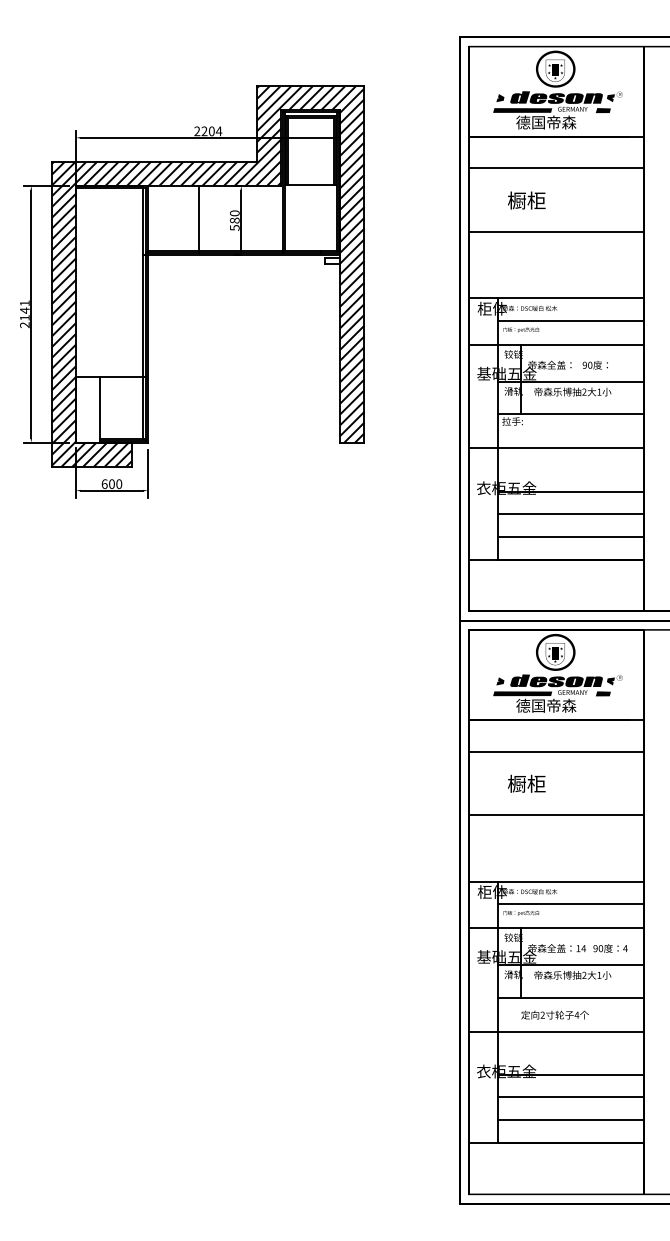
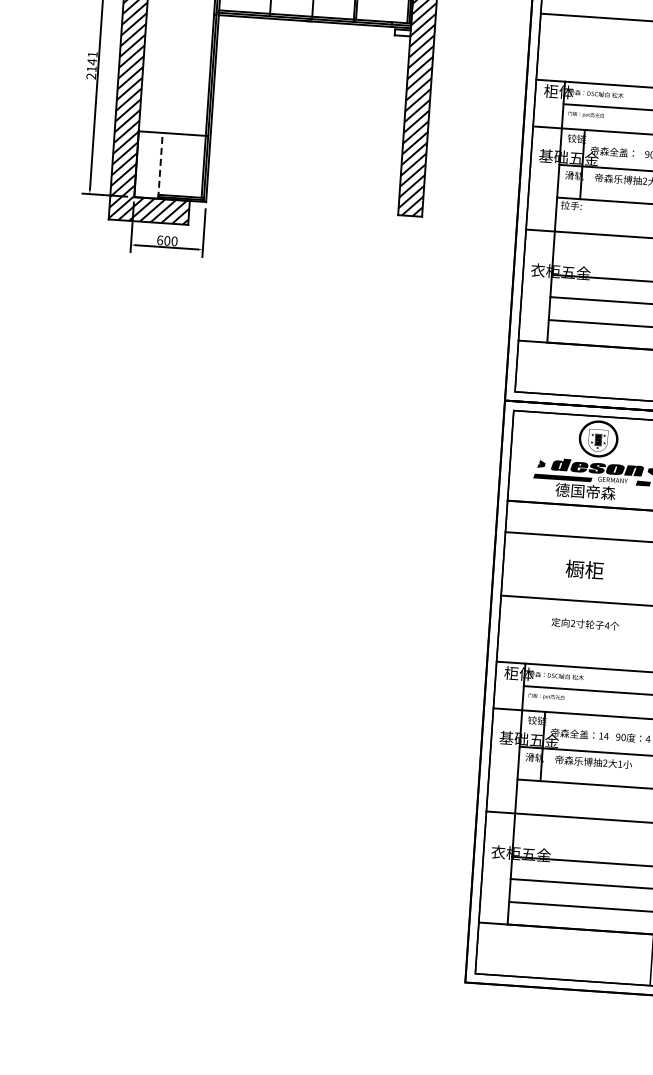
line: (100, 409) -> (160, 165), solid -> dashed
text: (526, 783) -> (584, 569), moved
text: (554, 1014) -> (584, 623), moved

